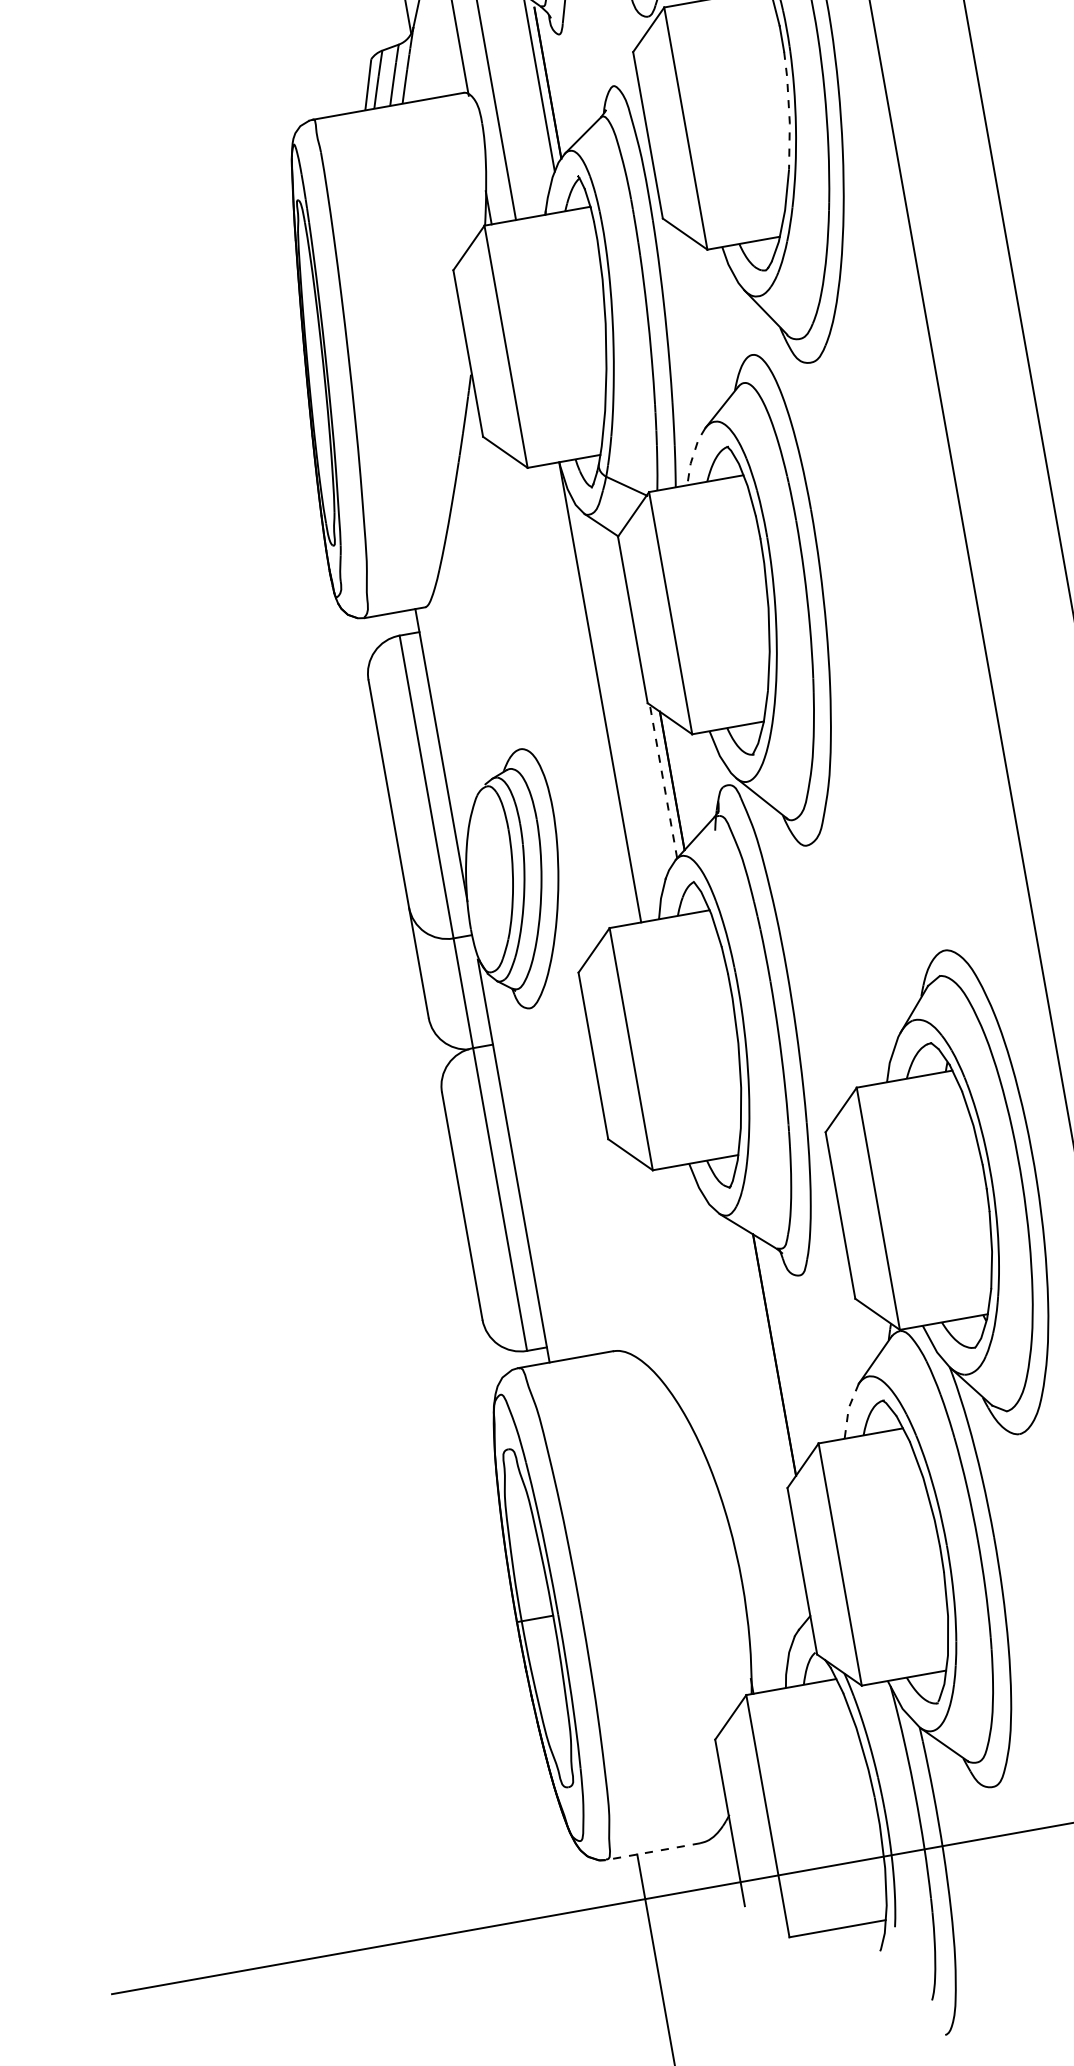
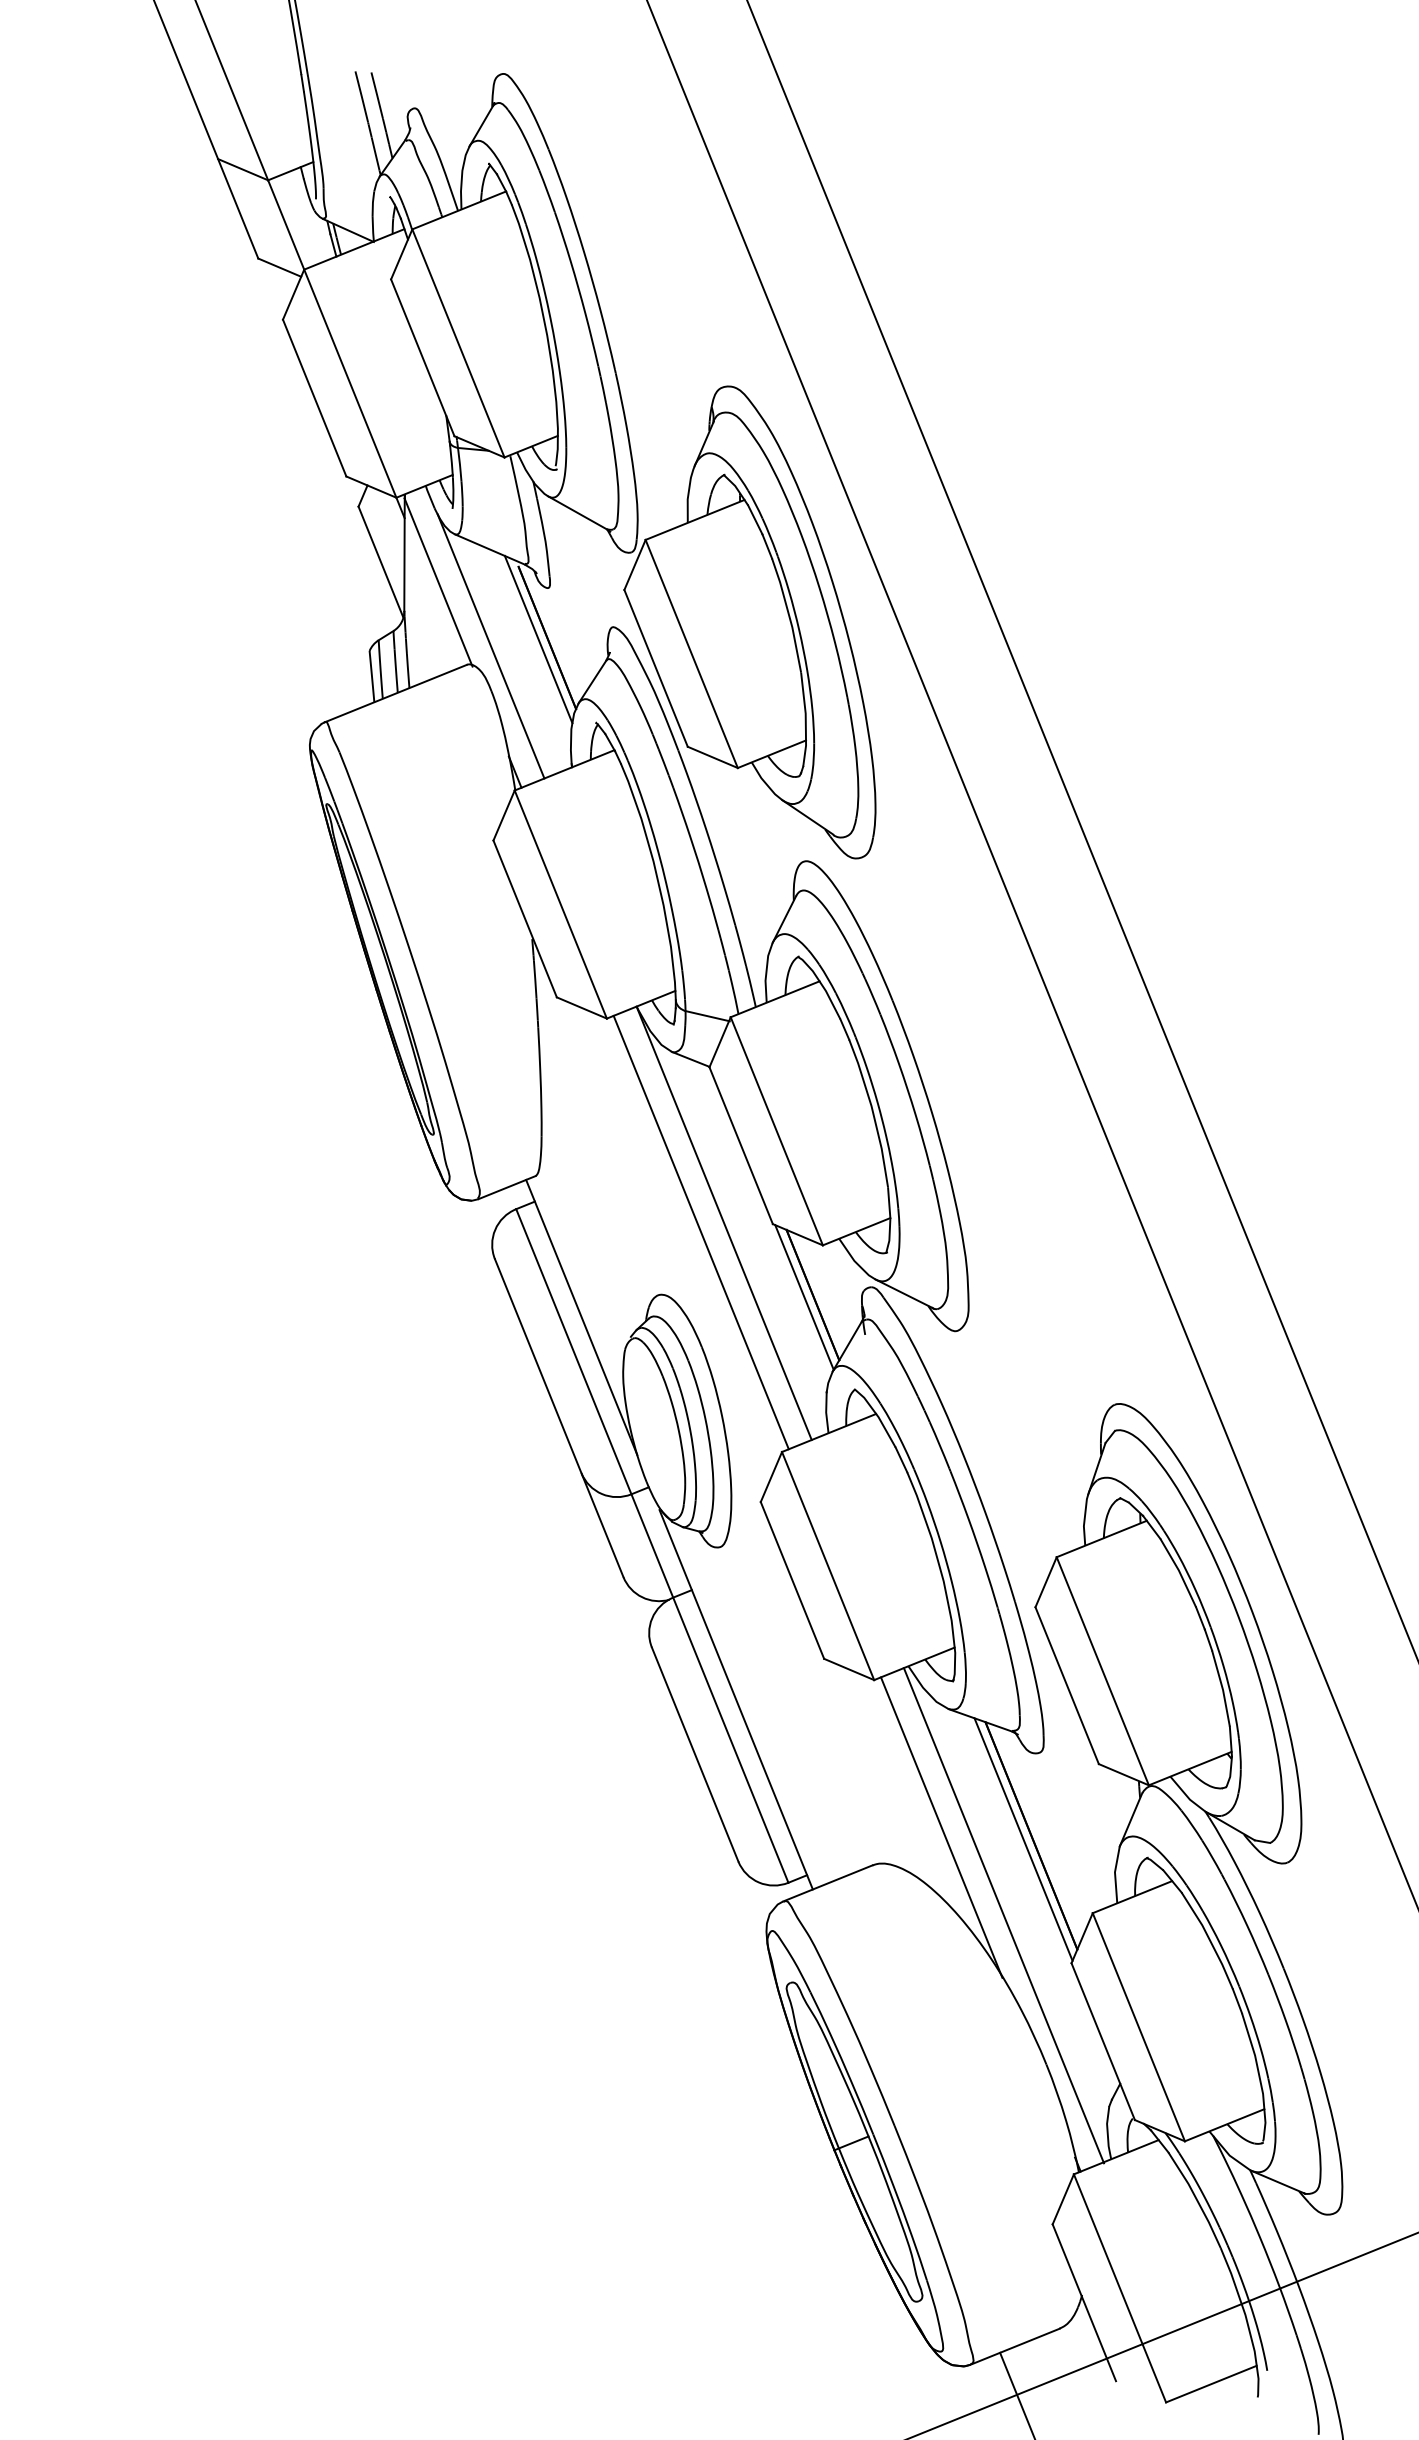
line: (788, 109) -> (788, 614), dashed -> solid
line: (693, 455) -> (766, 972), dashed -> solid
line: (575, 696) -> (700, 1232), added
line: (663, 781) -> (804, 1297), dashed -> solid
line: (688, 1328) -> (941, 1827), added
line: (766, 1357) -> (1023, 1839), added
line: (848, 1410) -> (1115, 1874), dashed -> solid
line: (730, 1427) -> (1003, 1915), added
line: (652, 1851) -> (1014, 2346), dashed -> solid

